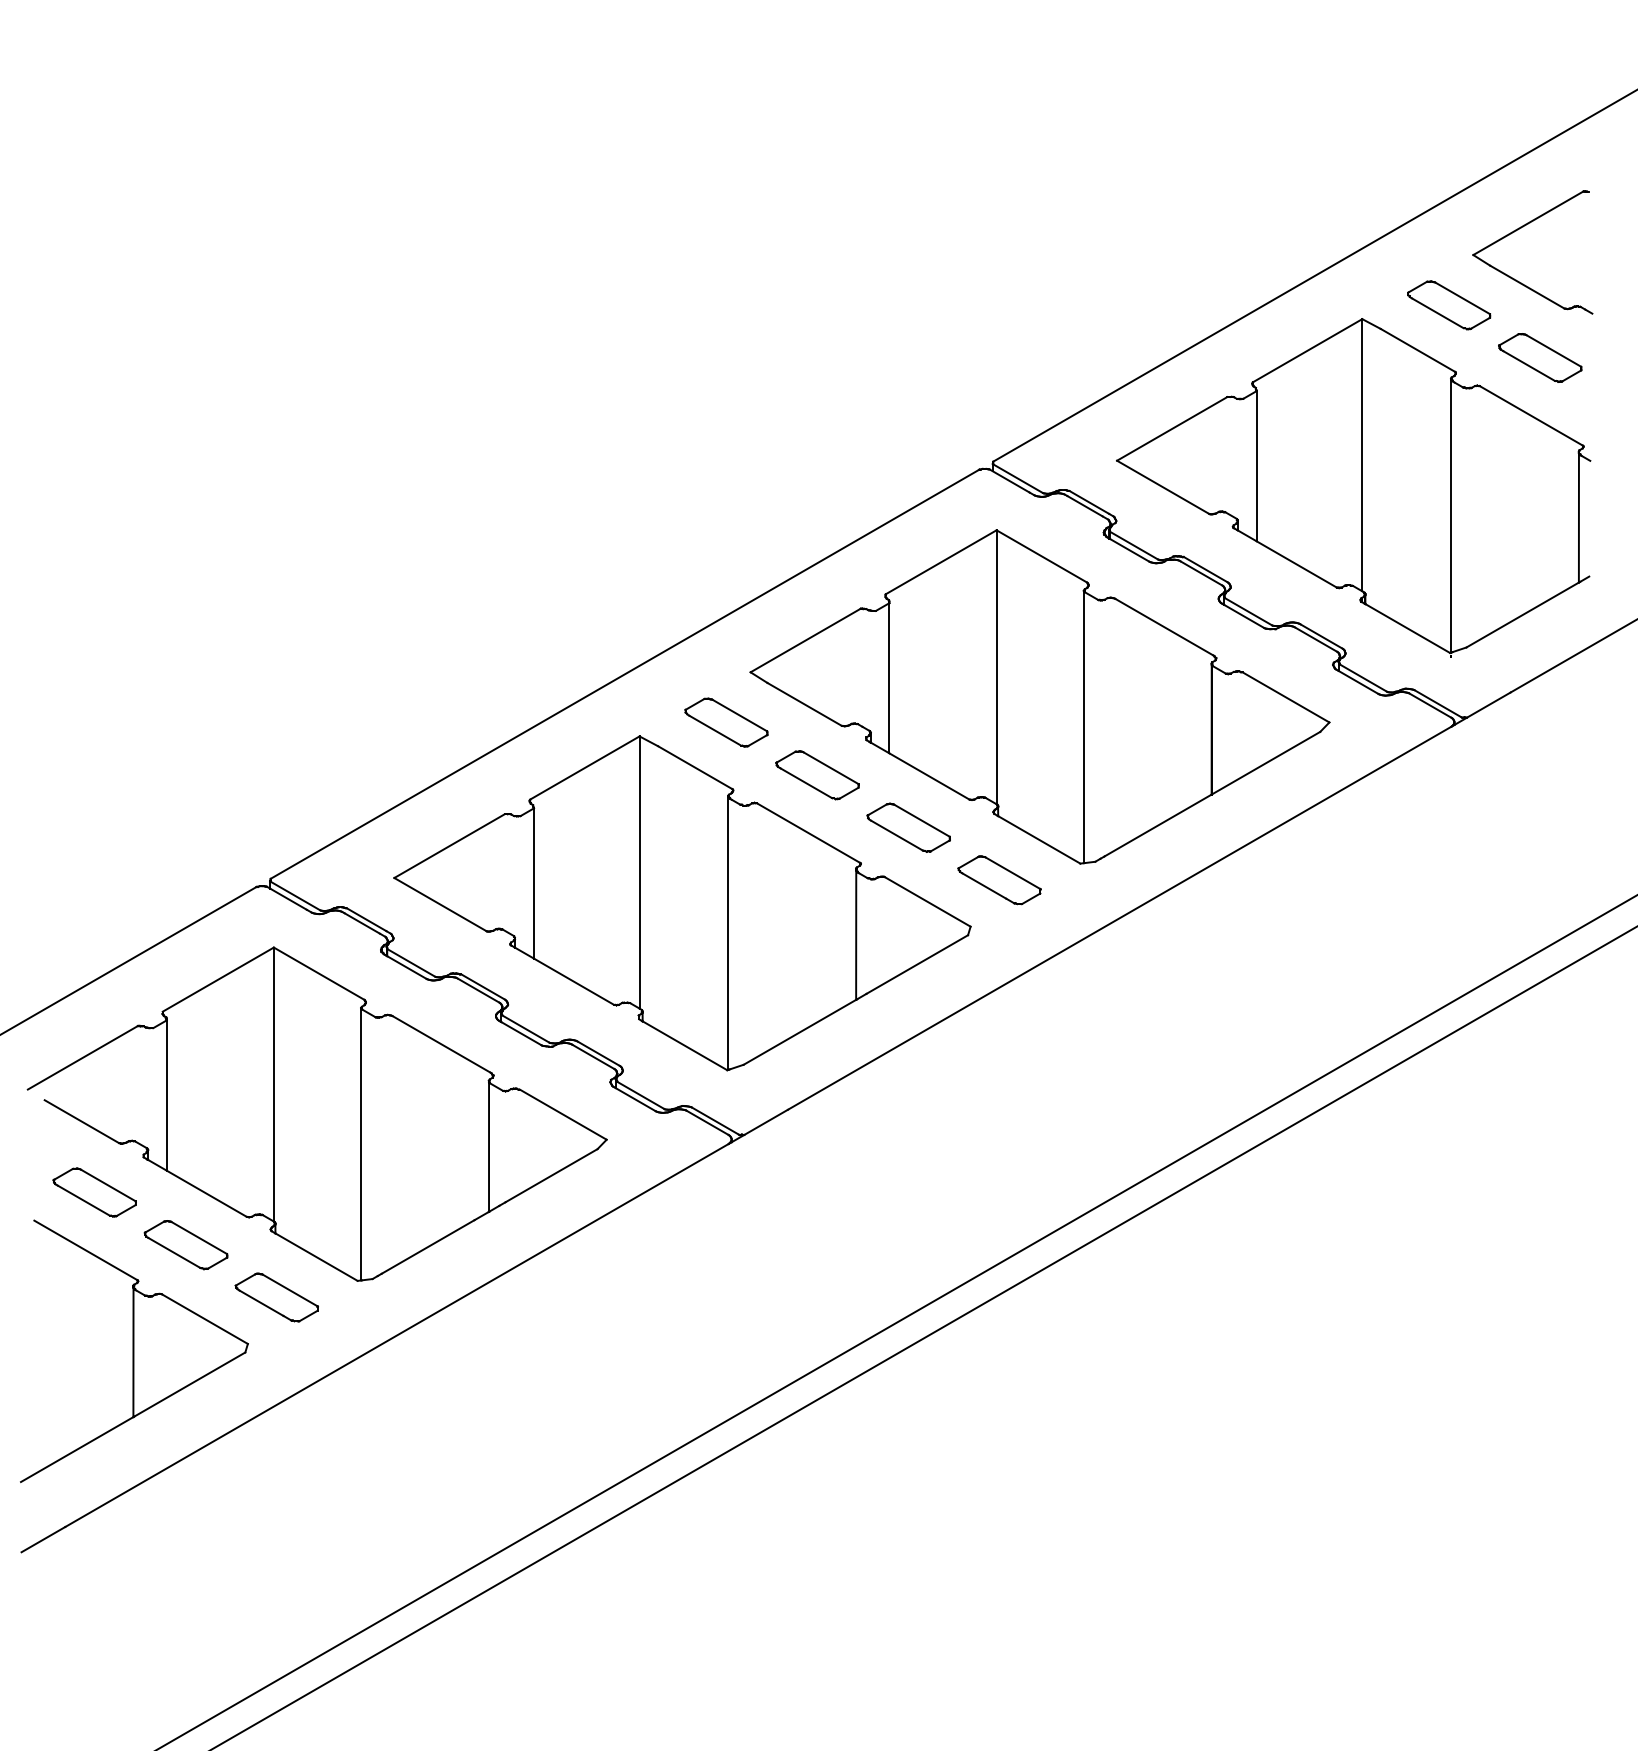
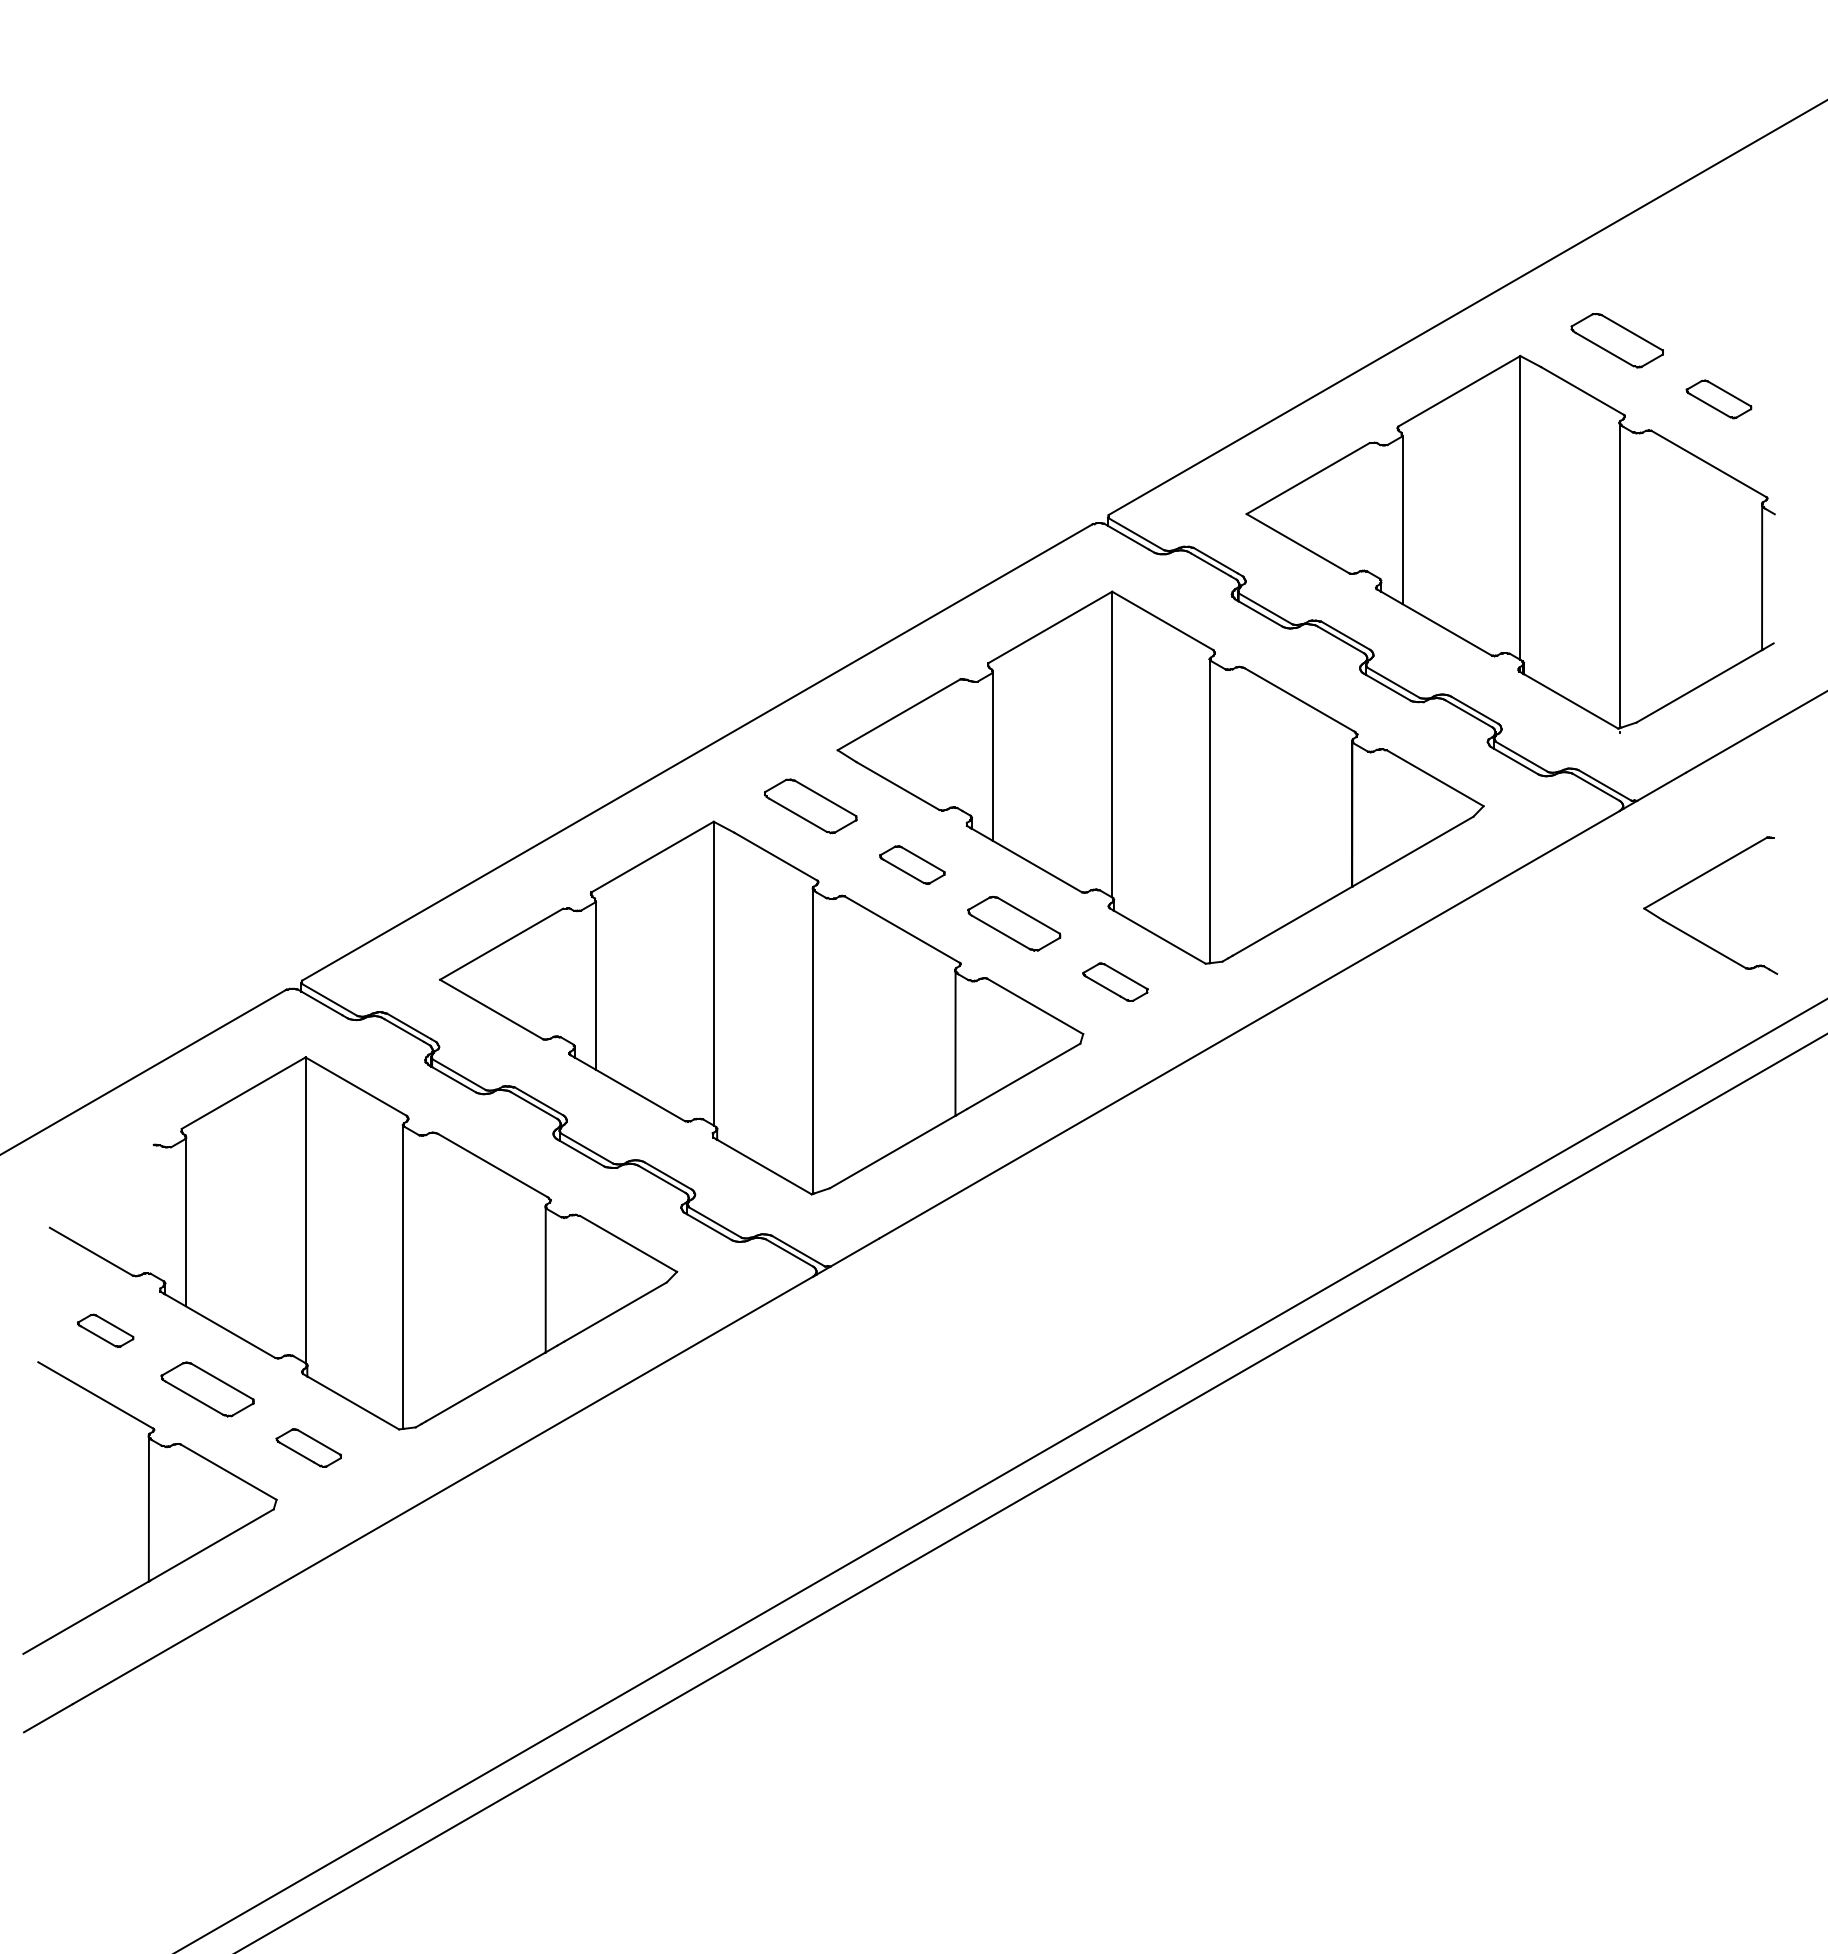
part: (1517, 230) -> (1693, 881), moved
part: (1539, 358) -> (1718, 399), size x0.7
part: (817, 774) -> (912, 864), size x0.7
part: (999, 879) -> (1115, 981), size x0.7
line: (82, 1057) -> (92, 1180), removed
part: (94, 1192) -> (105, 1330), size x0.6
part: (276, 1297) -> (308, 1447), size x0.7

